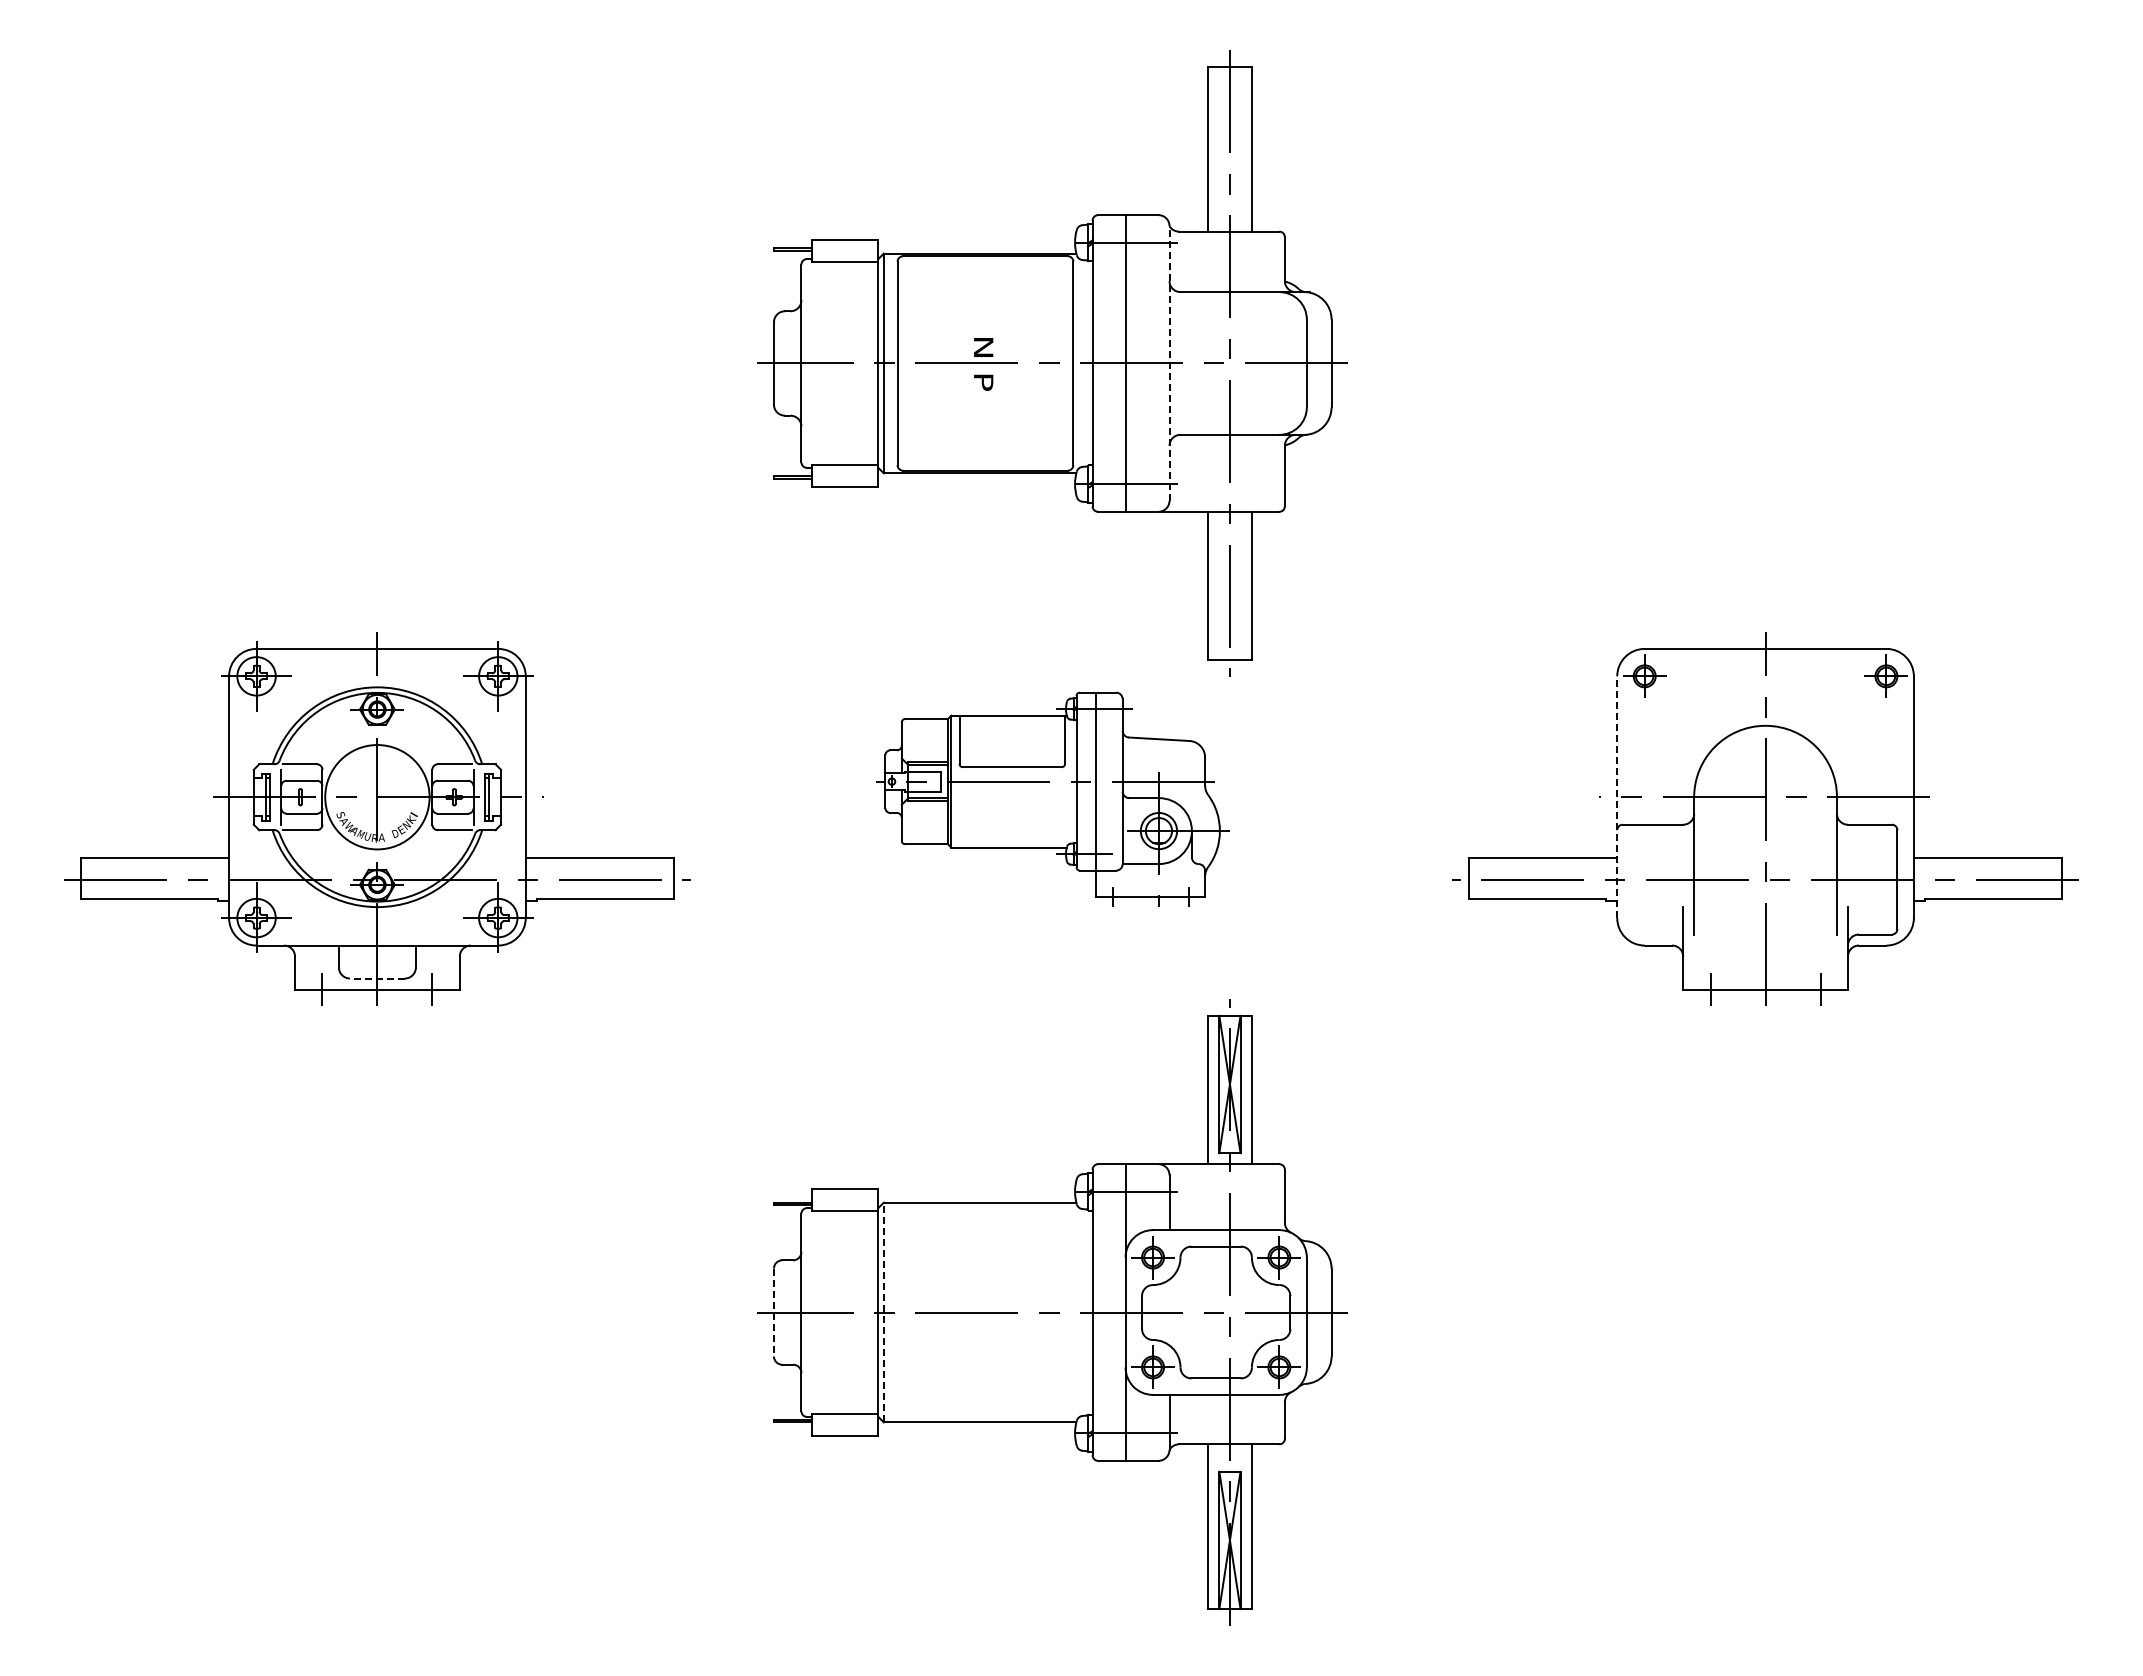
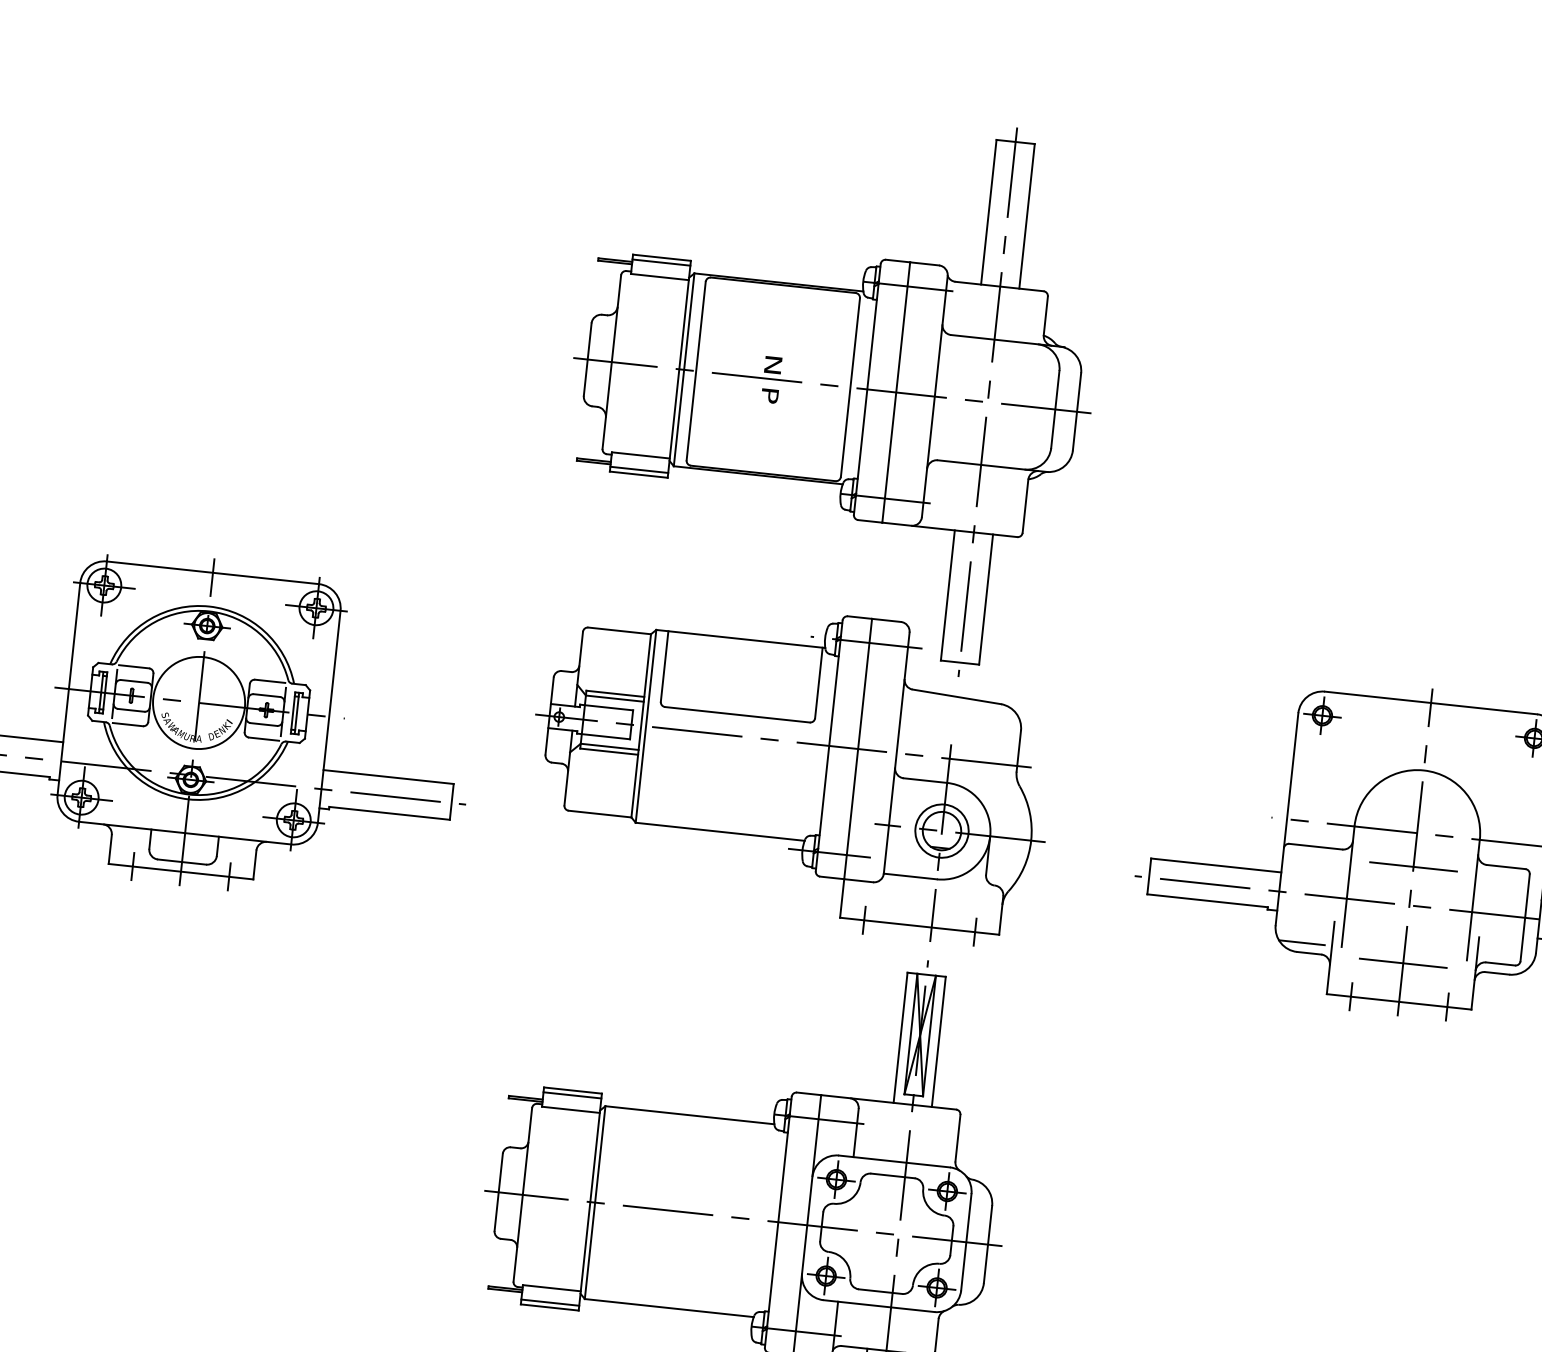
line: (845, 245) -> (661, 262), added
line: (1169, 362) -> (934, 395), dashed -> solid
line: (845, 481) -> (639, 469), added
line: (1617, 797) -> (1287, 819), dashed -> solid
part: (1052, 799) -> (791, 768), size x1.67
line: (1765, 835) -> (1413, 866), added
line: (1648, 934) -> (1301, 942), added
line: (1765, 945) -> (1403, 963), added
line: (376, 978) -> (181, 861), dashed -> solid
line: (845, 1194) -> (572, 1095), added
line: (773, 1312) -> (498, 1192), dashed -> solid
line: (883, 1312) -> (594, 1202), dashed -> solid
line: (845, 1430) -> (550, 1302), added

